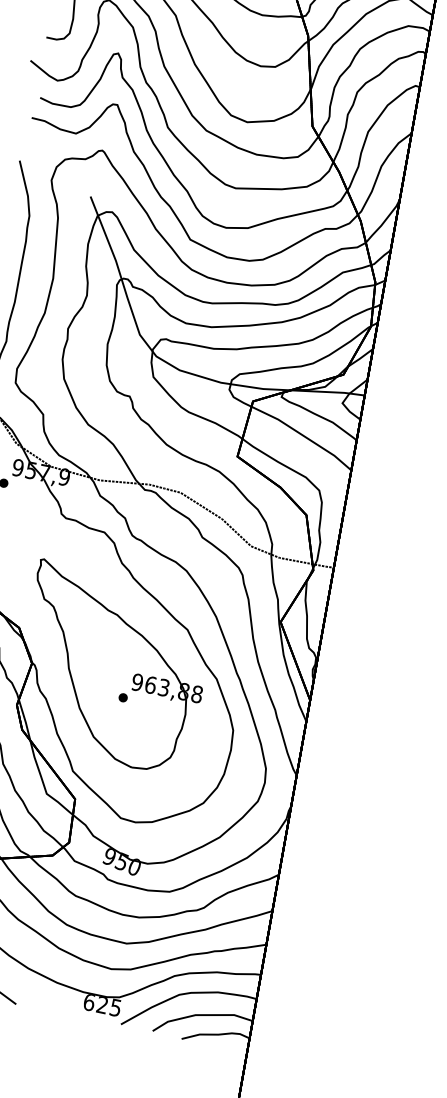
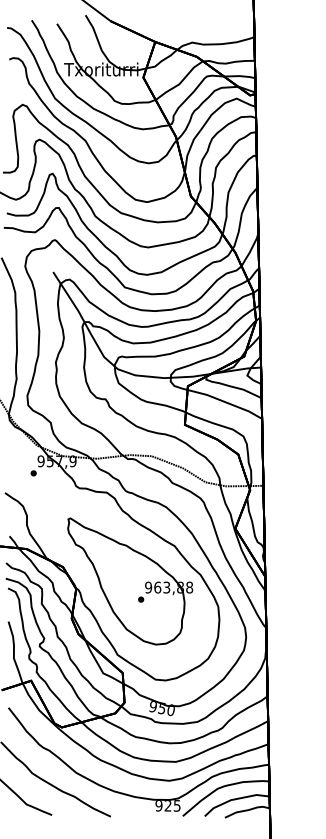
text: (88, 1001) -> (158, 805), 625 -> 925

